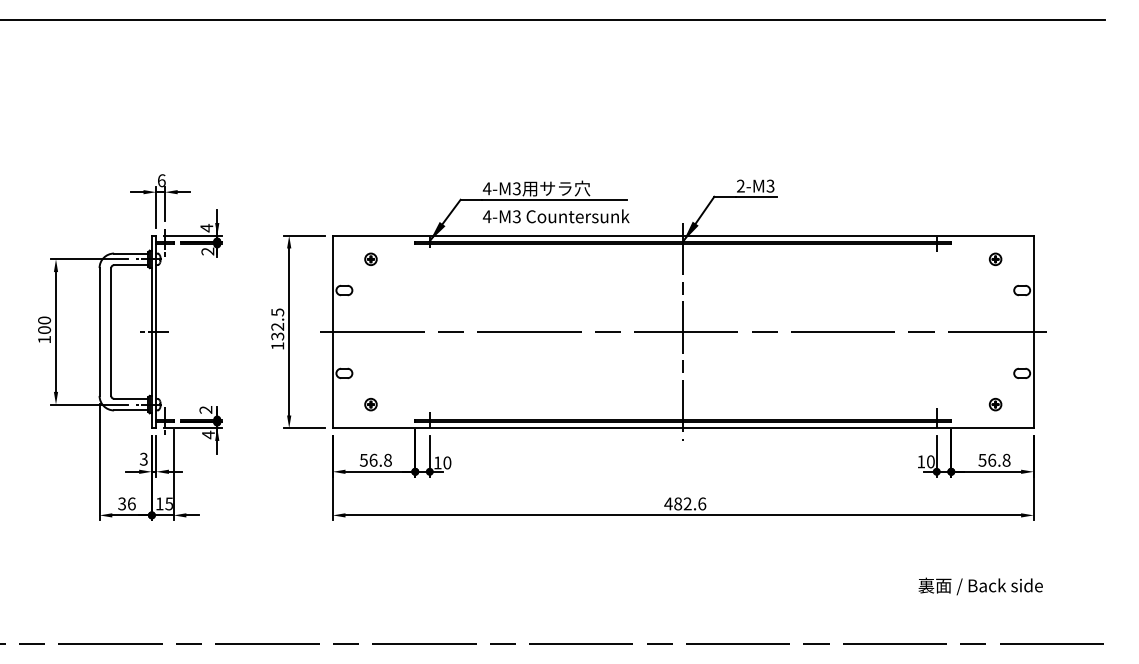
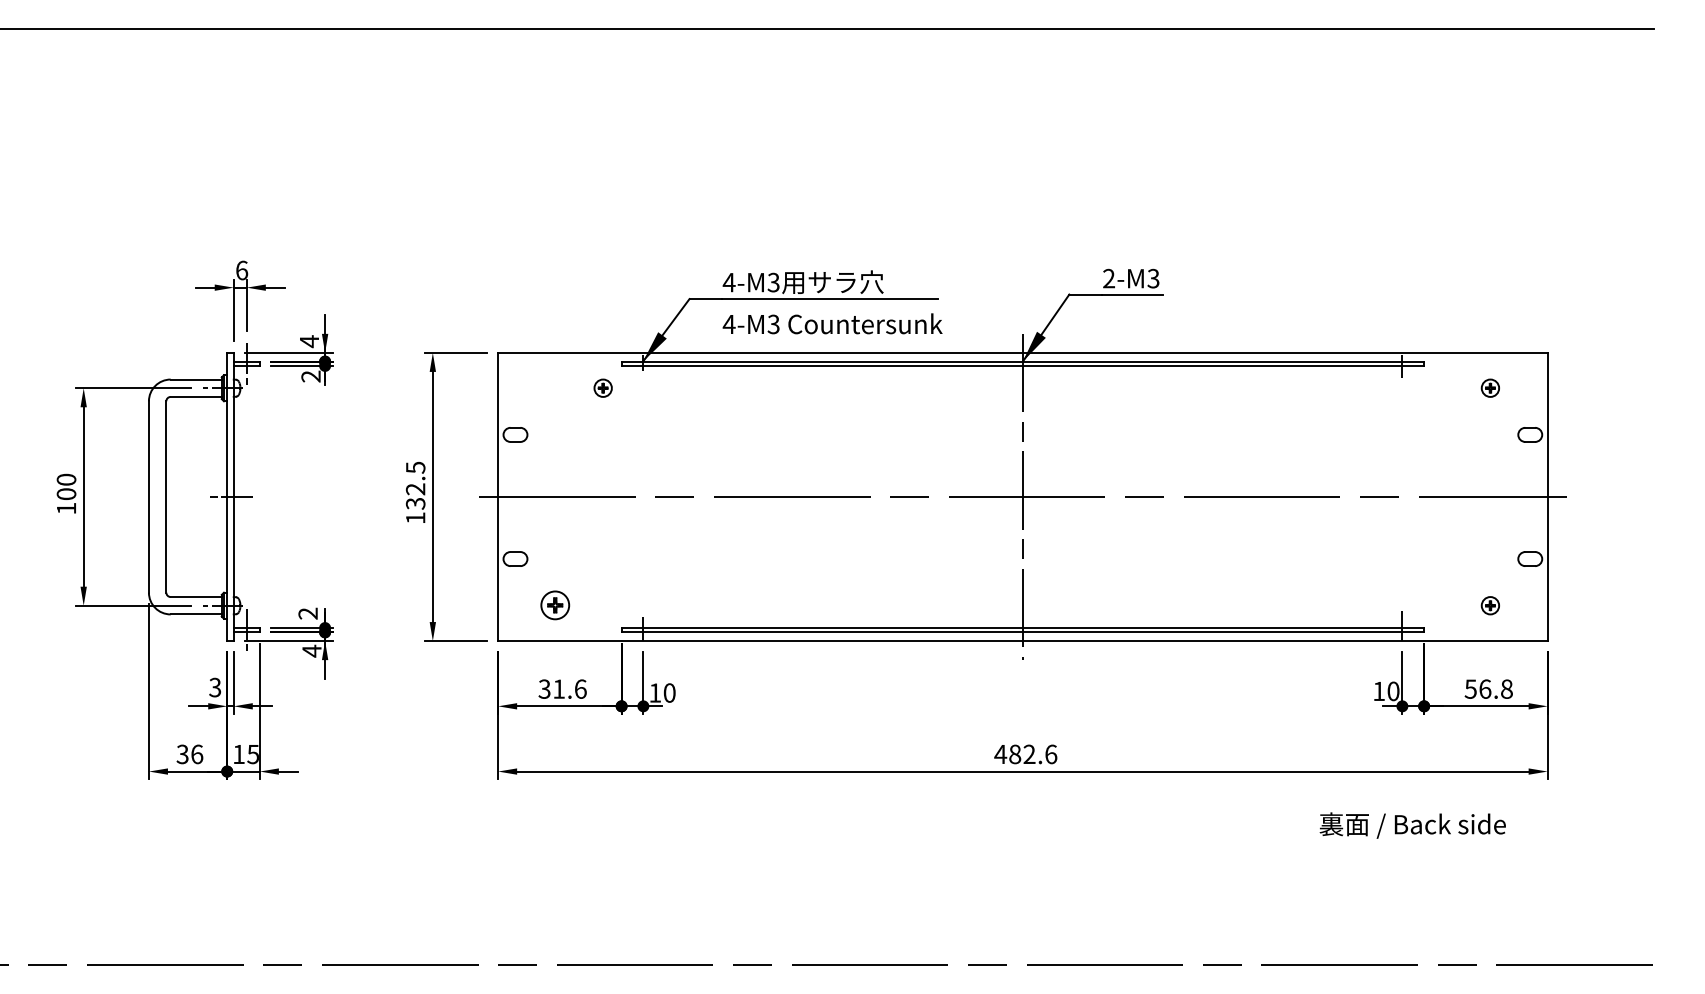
part: (370, 258) -> (602, 386), moved
part: (370, 404) -> (554, 605), size x1.6
text: (375, 459) -> (562, 687), 56.8 -> 31.6
text: (980, 586) -> (1412, 825), moved

